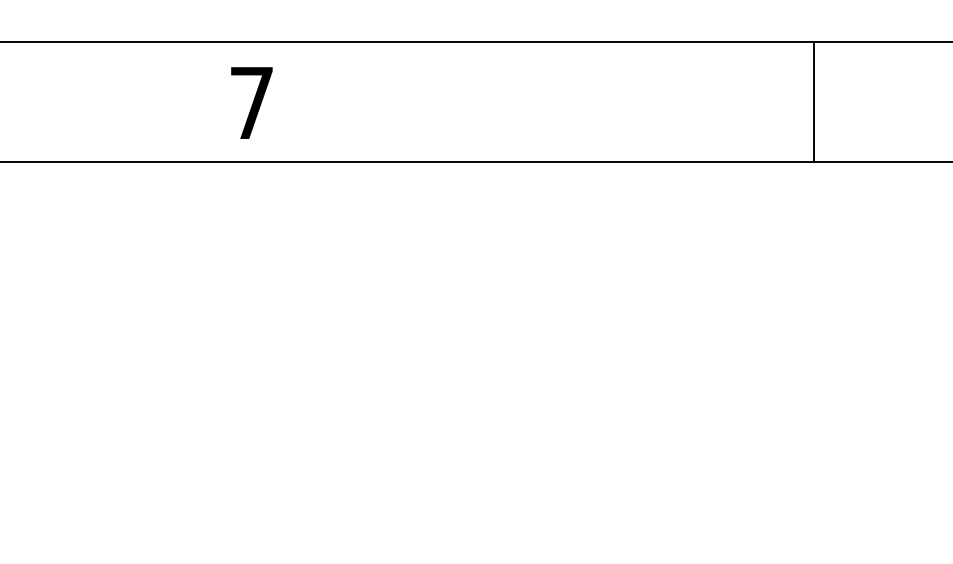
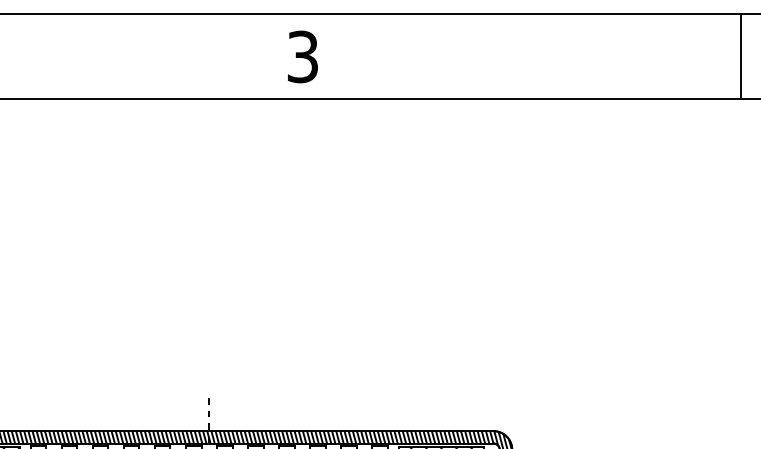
line: (814, 101) -> (740, 55), moved
text: (251, 102) -> (302, 56), 7 -> 3

